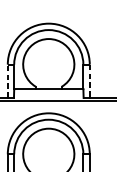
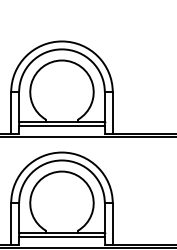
line: (8, 81) -> (11, 112), dashed -> solid
line: (89, 81) -> (112, 112), dashed -> solid
line: (48, 91) -> (61, 125), added

